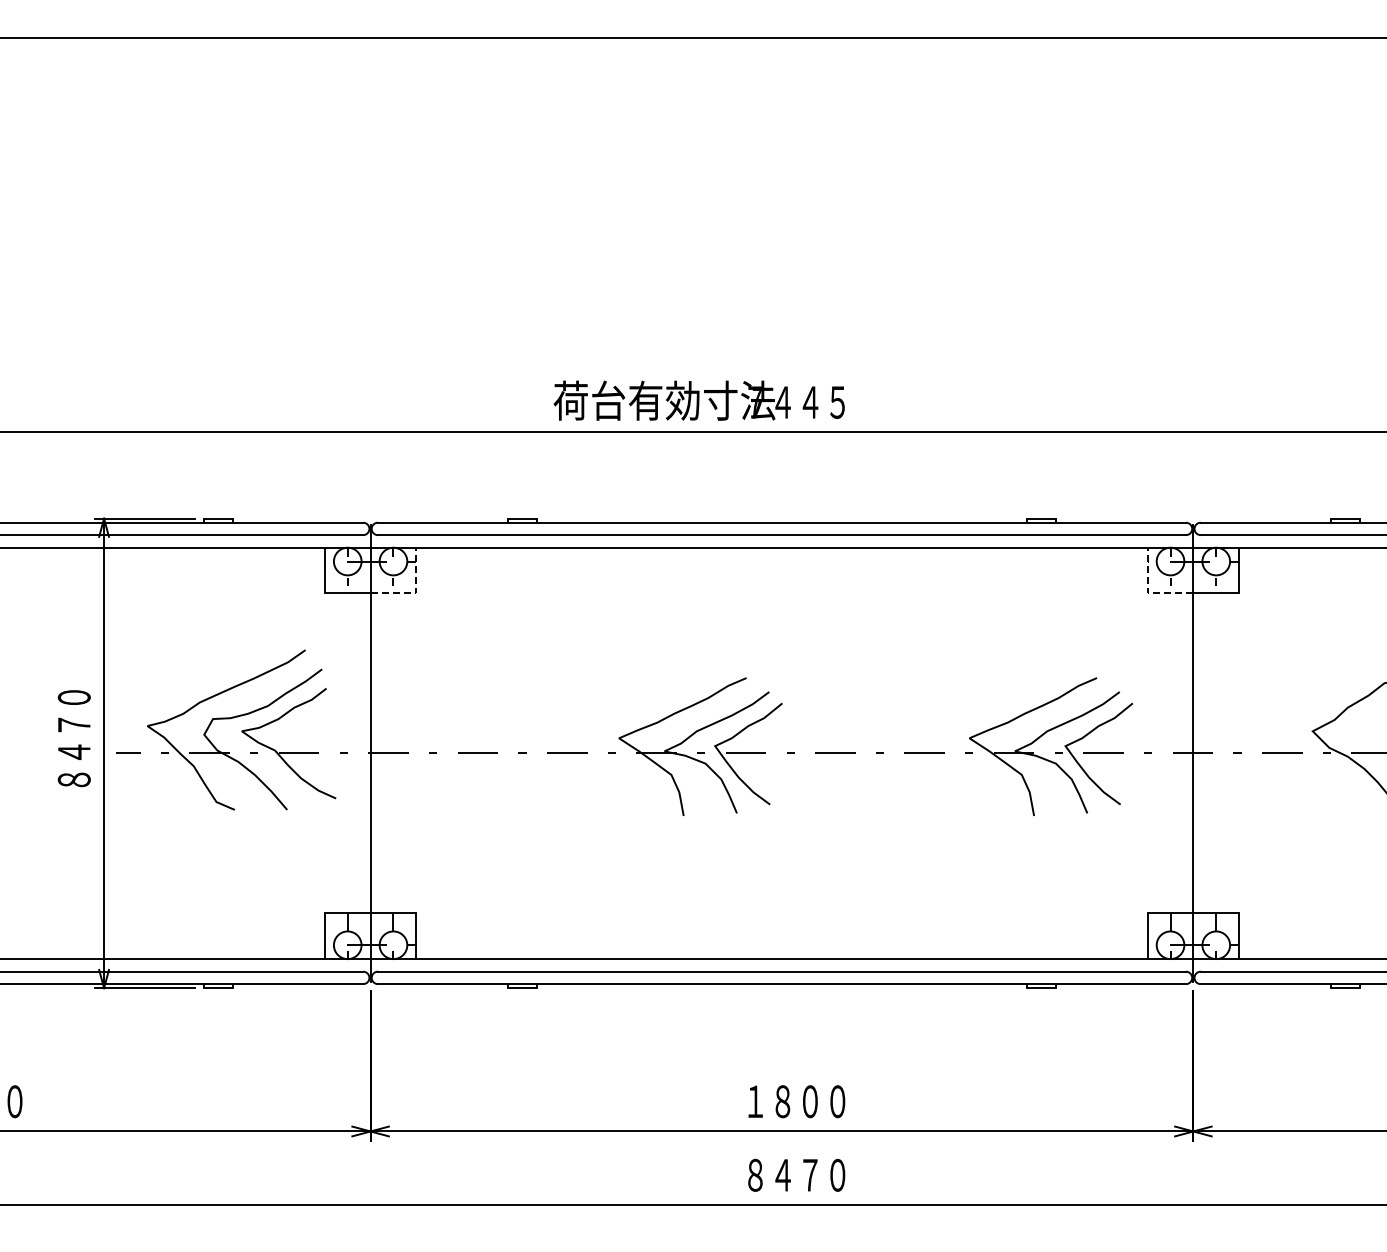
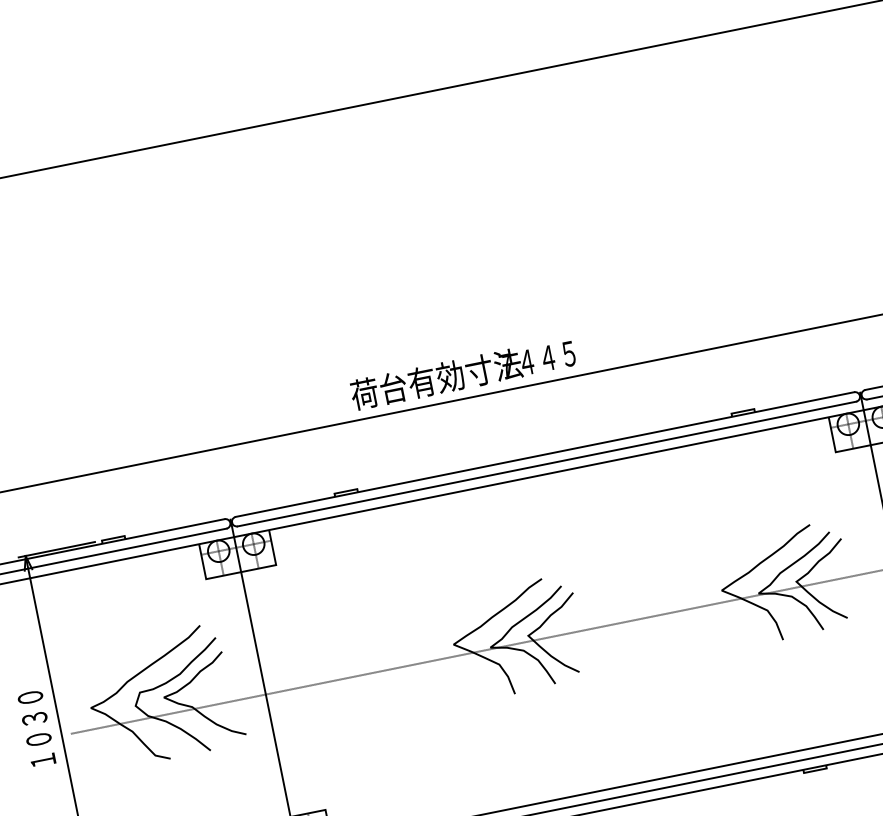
line: (416, 593) -> (276, 565), dashed -> solid
line: (1147, 593) -> (835, 452), dashed -> solid
text: (73, 752) -> (38, 739), ８４７０ -> １０３０

